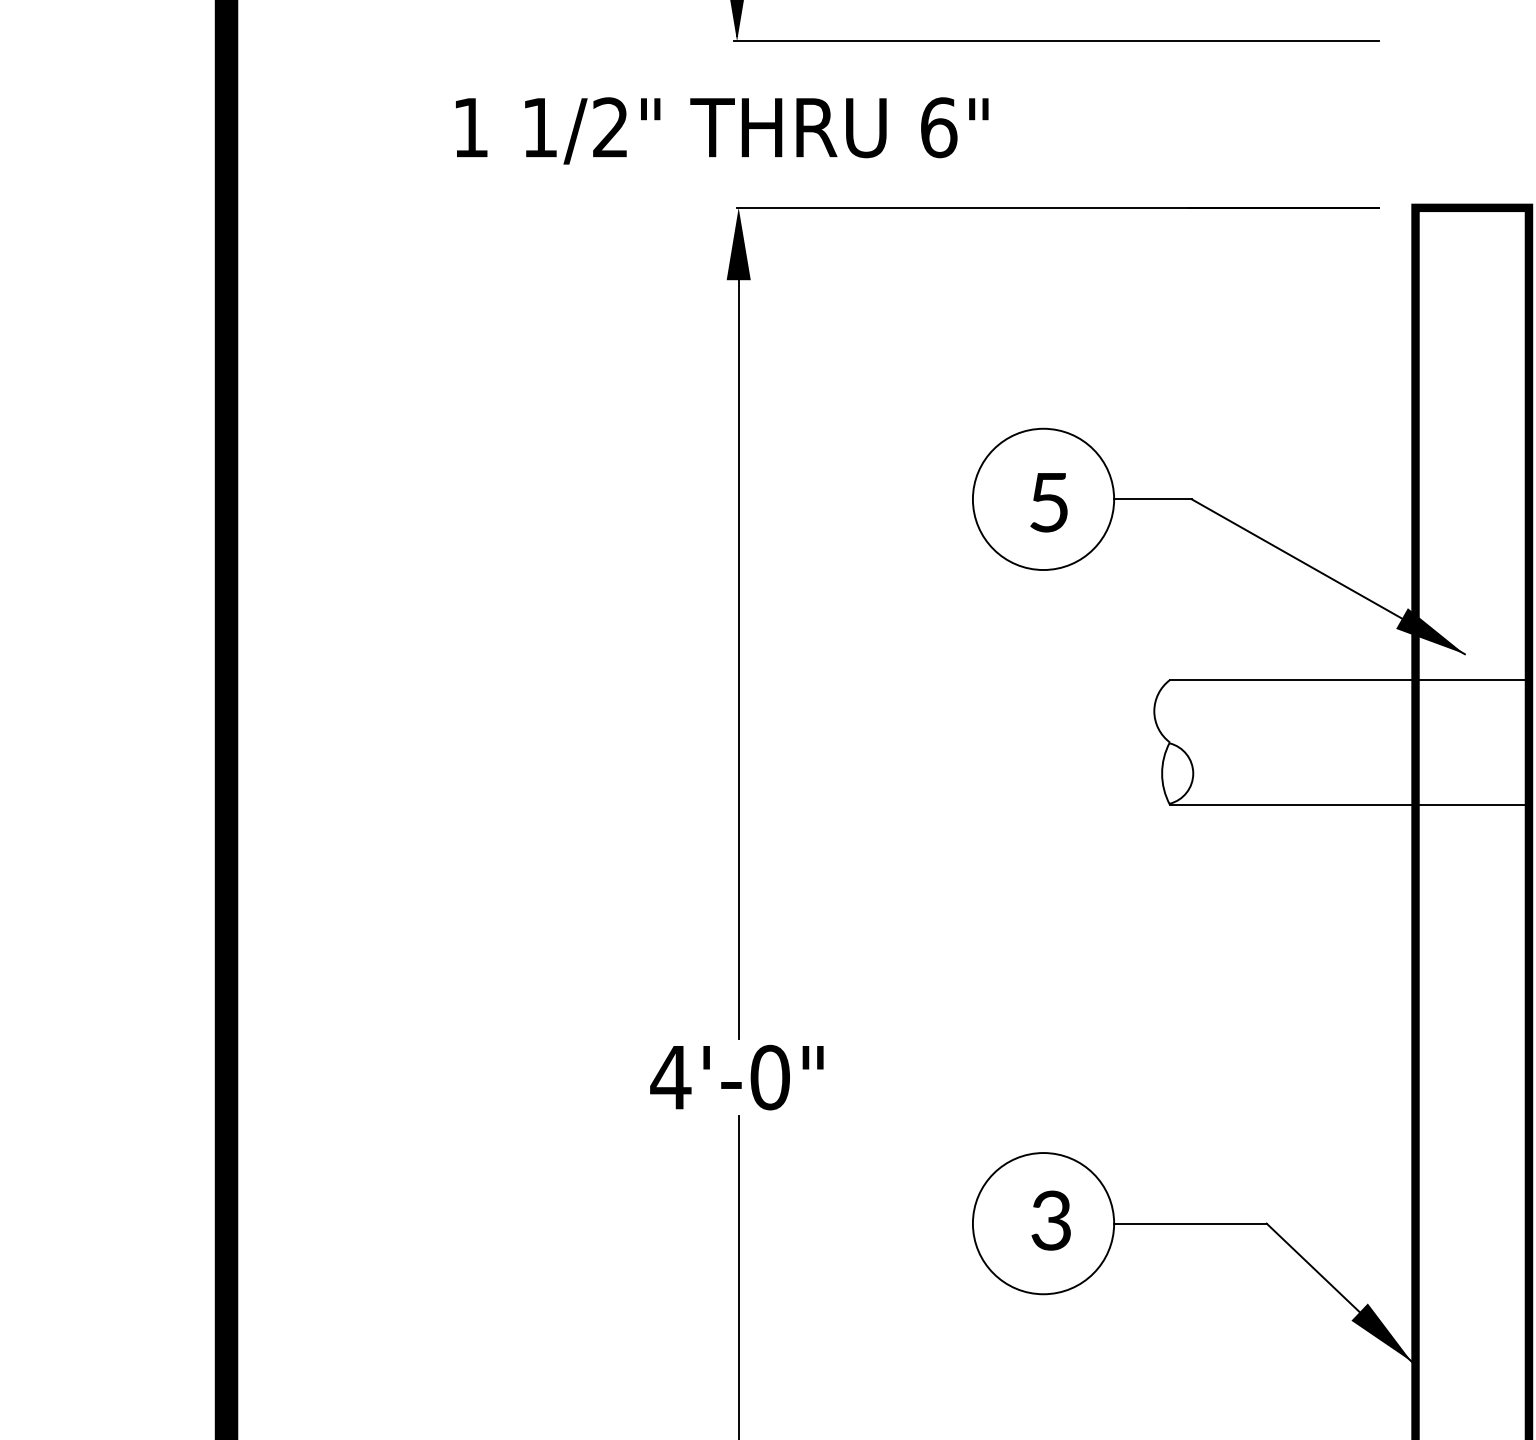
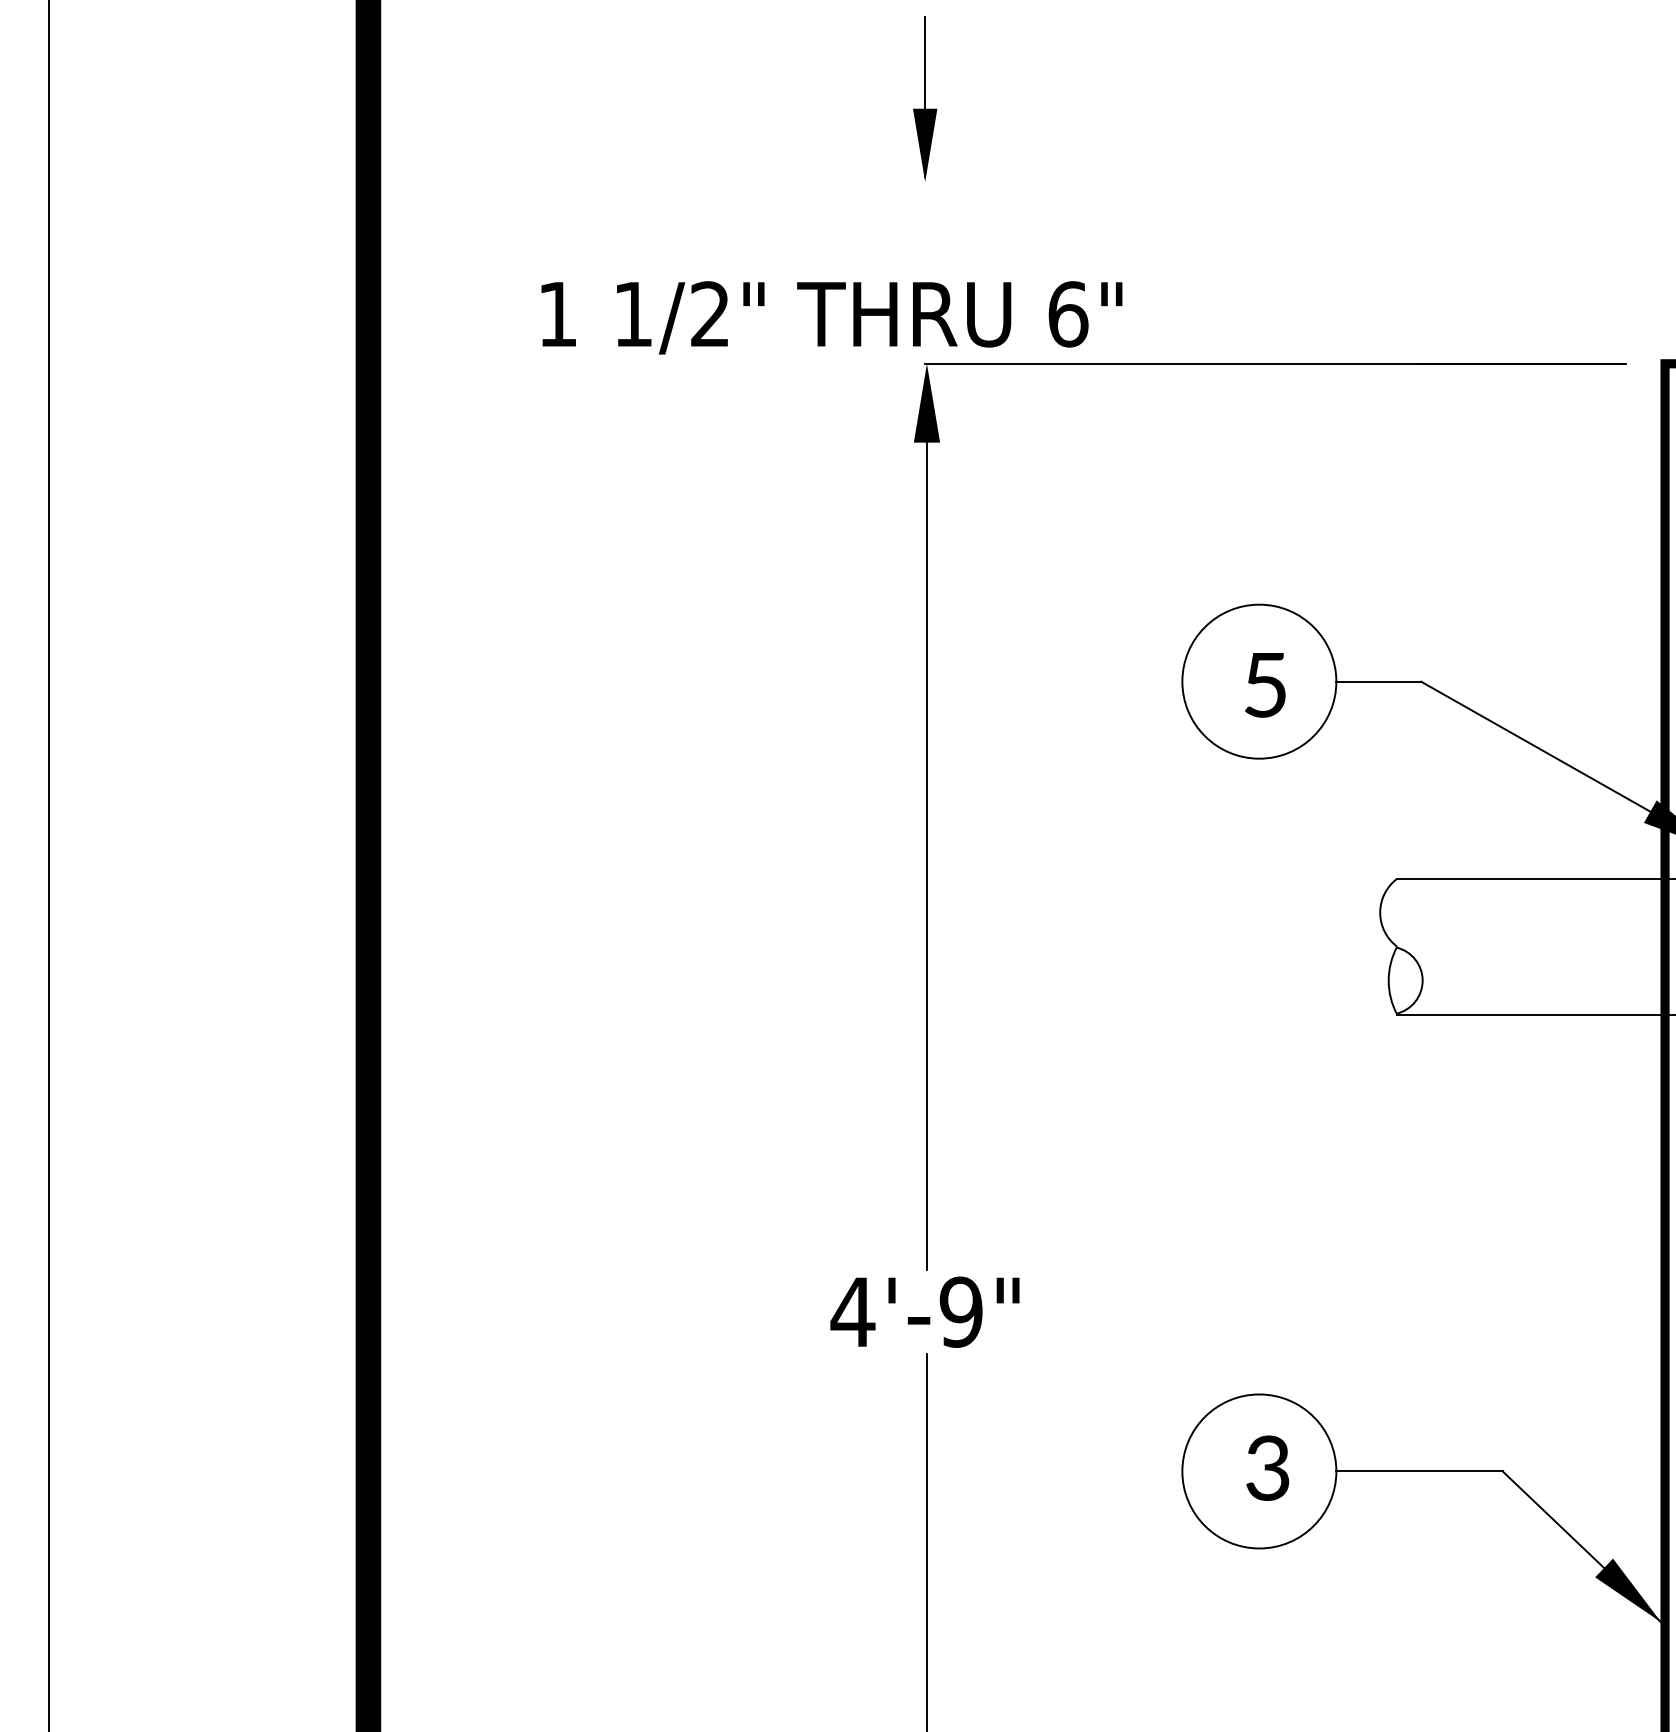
line: (1056, 41) -> (1273, 182), removed
text: (721, 130) -> (831, 317), moved
text: (769, 1076) -> (960, 1311), 4'-0" -> 4'-9"

